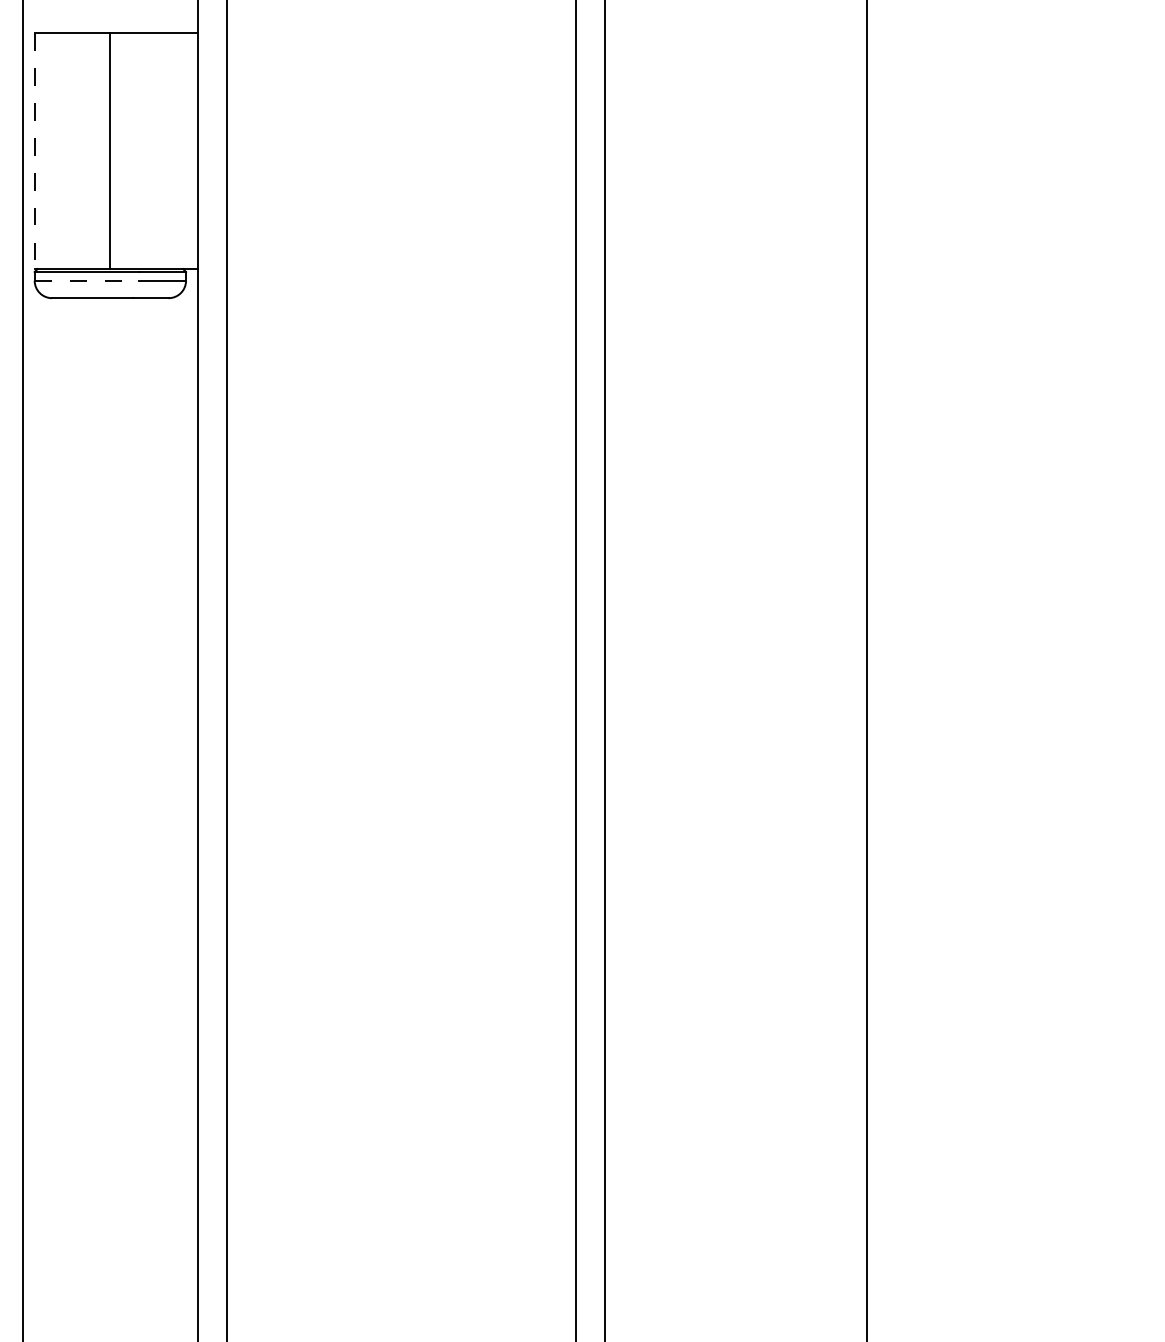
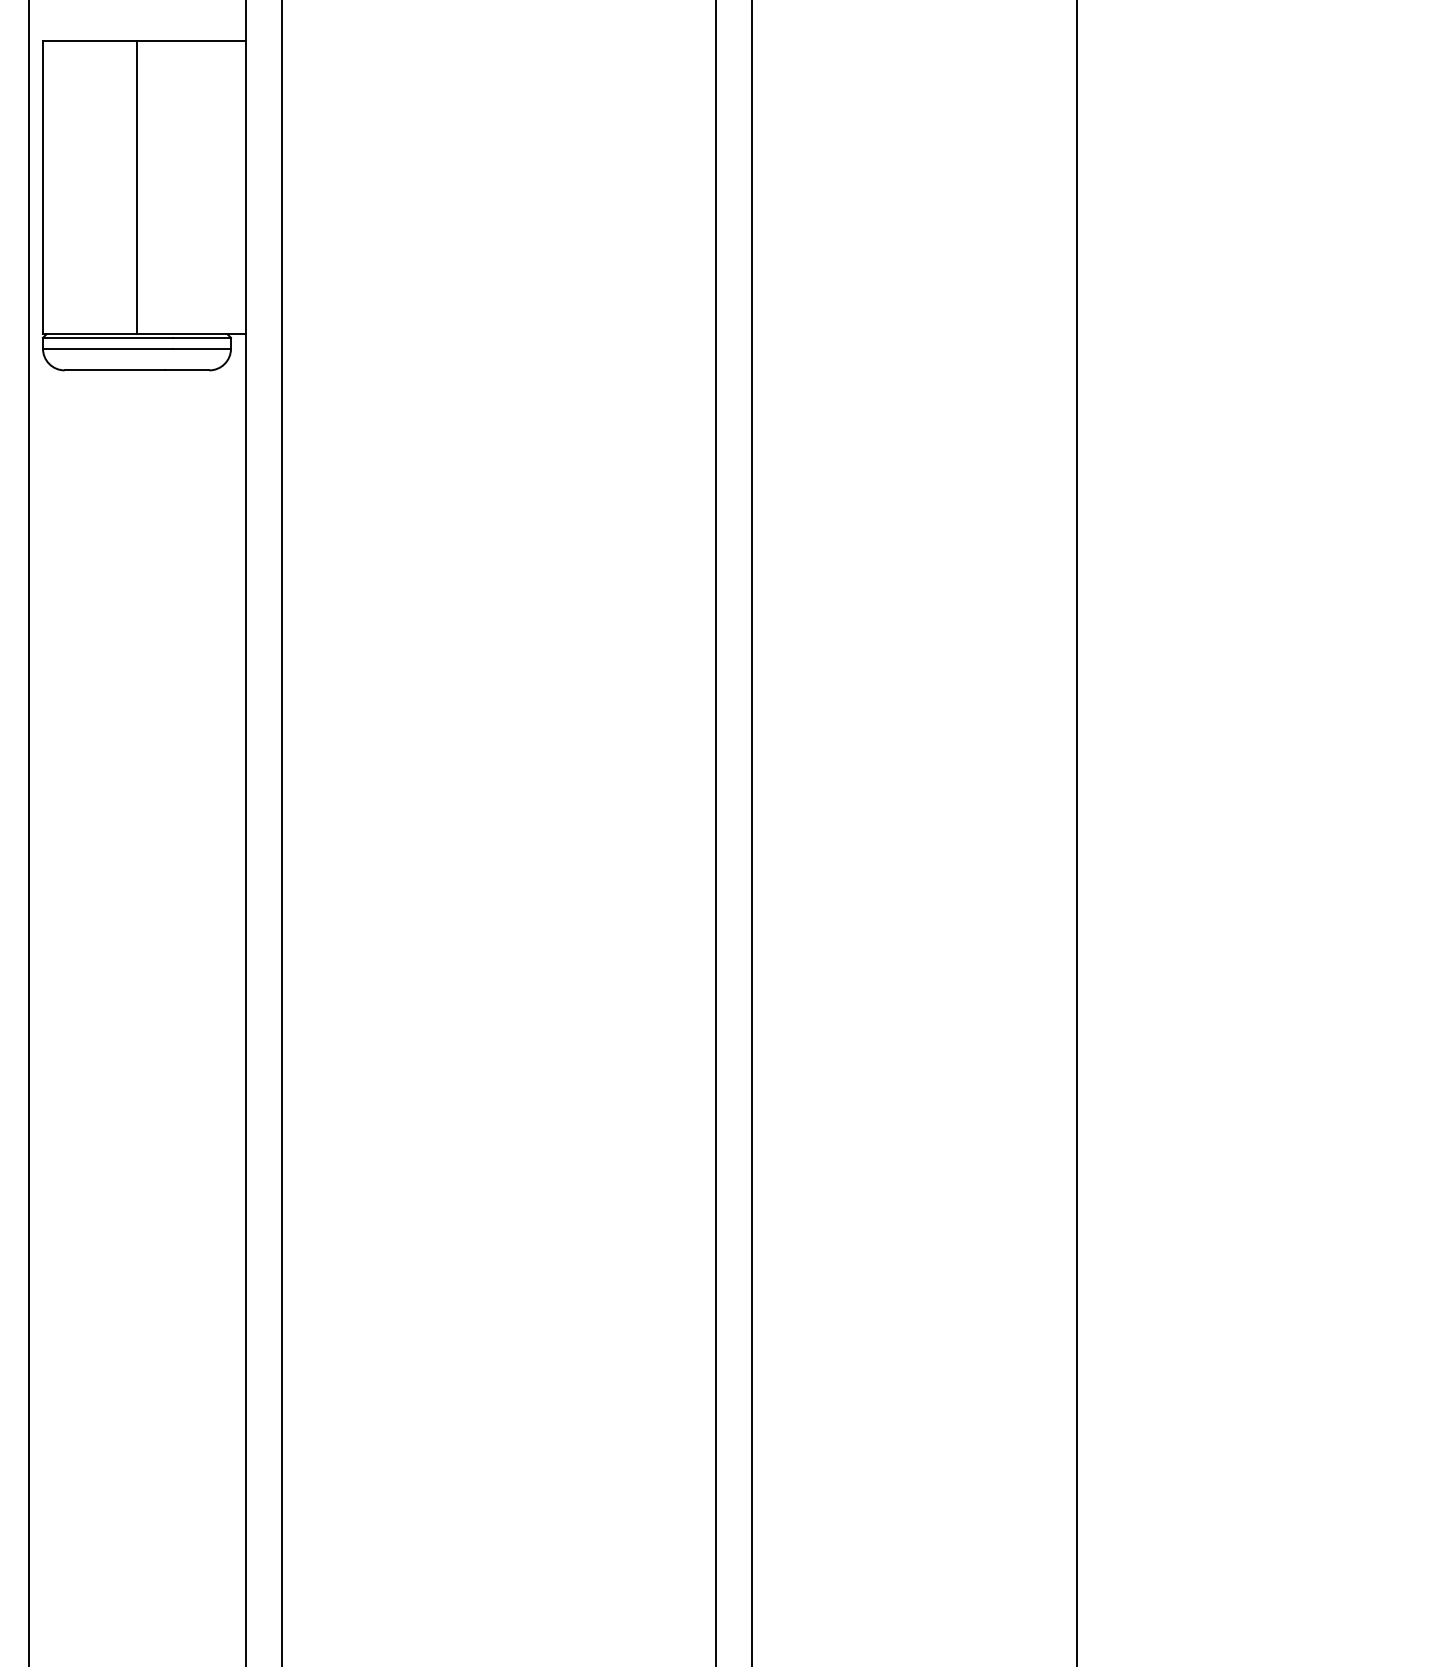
line: (34, 151) -> (42, 188), dashed -> solid
line: (86, 280) -> (107, 348), dashed -> solid

